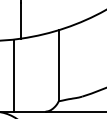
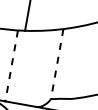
line: (58, 65) -> (56, 63), solid -> dashed
line: (14, 76) -> (11, 66), solid -> dashed

